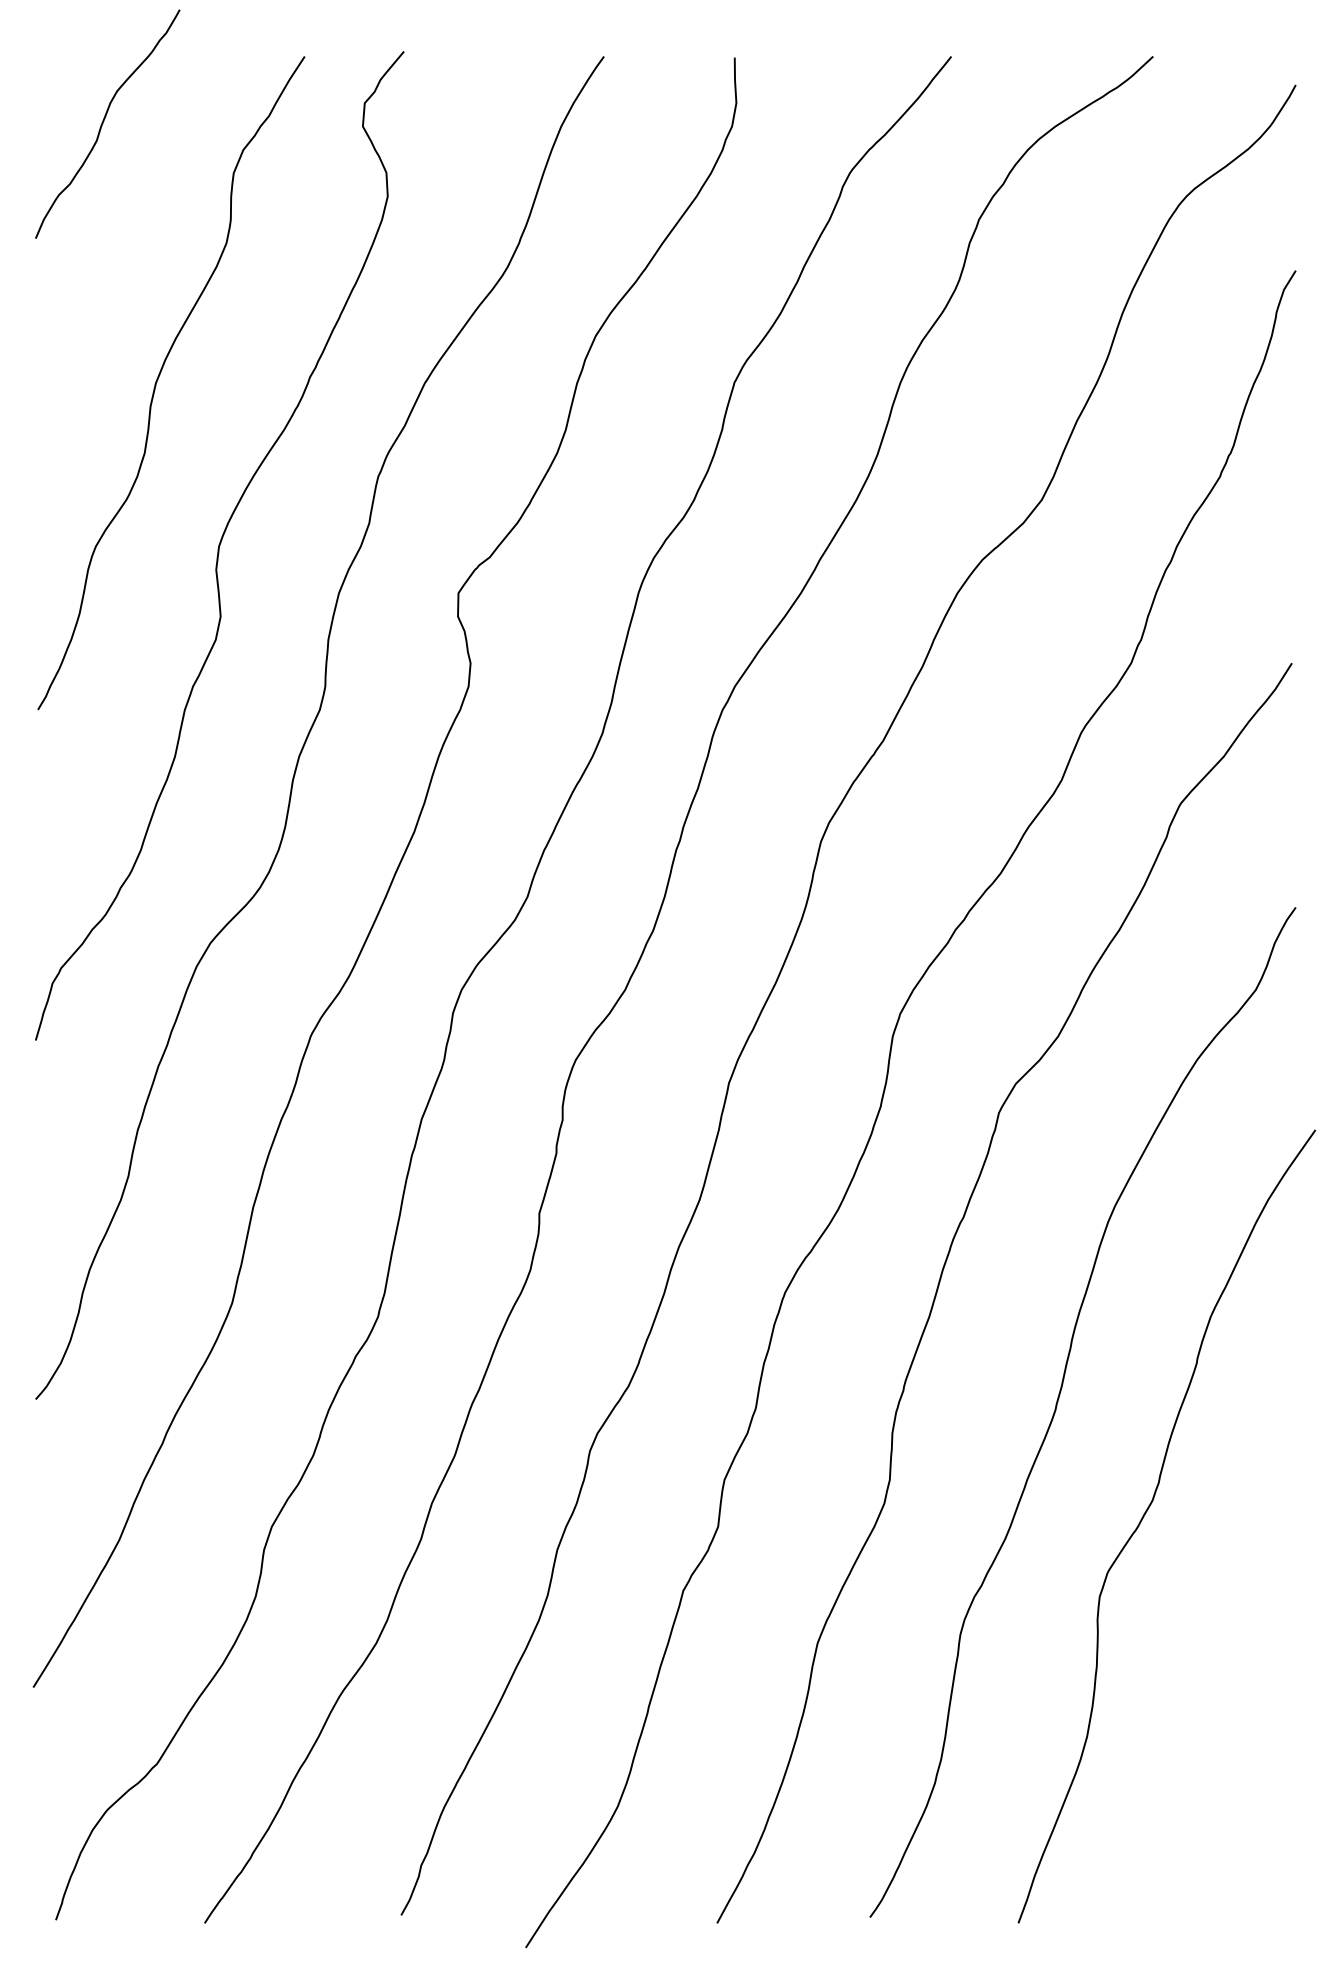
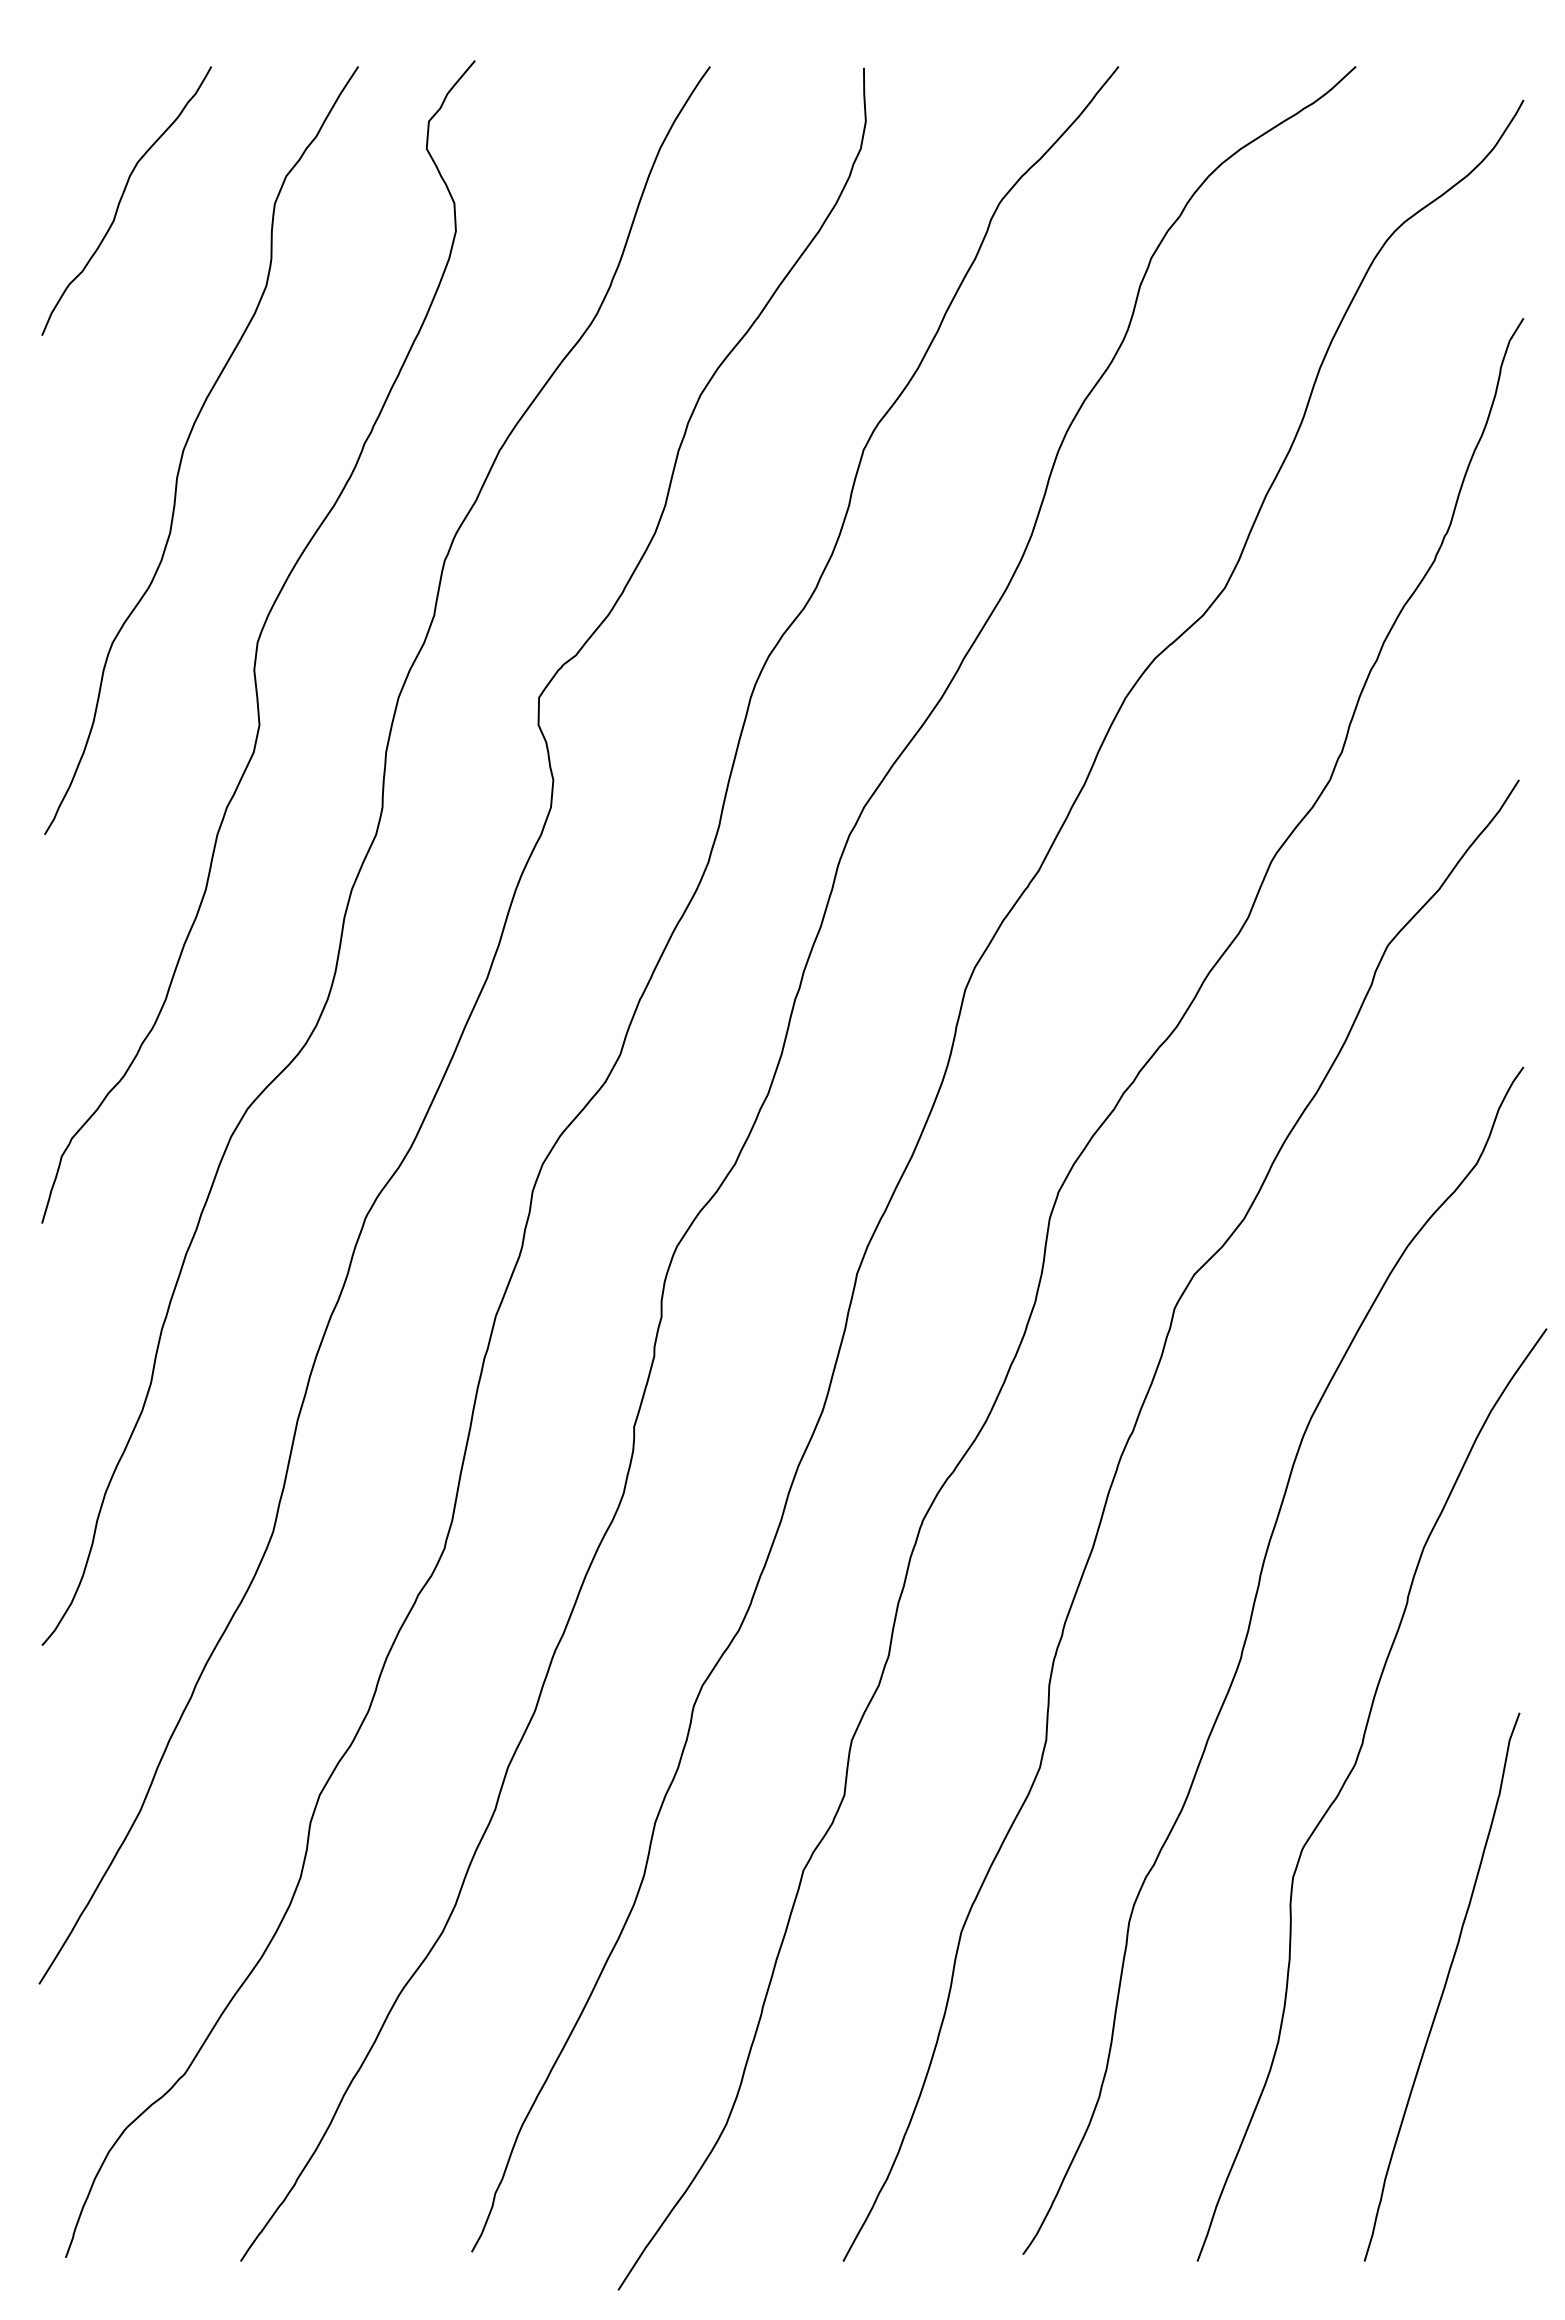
curve: (104, 121) -> (122, 198), moved
curve: (1227, 1689) -> (1443, 1986), added

